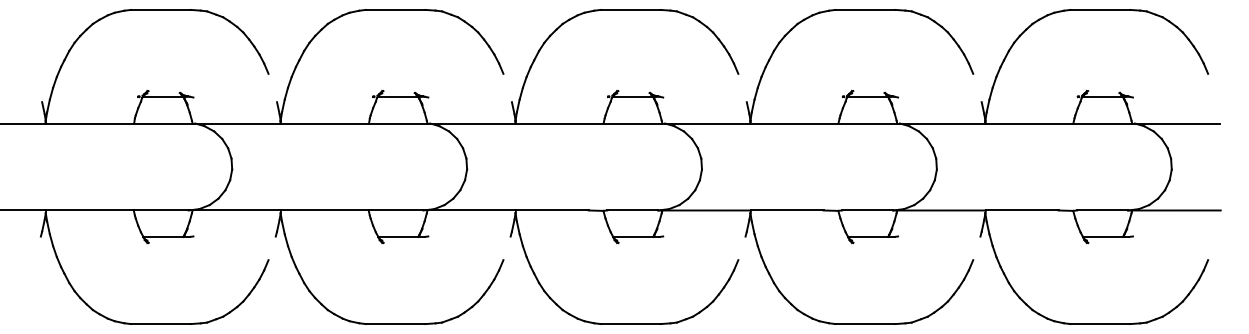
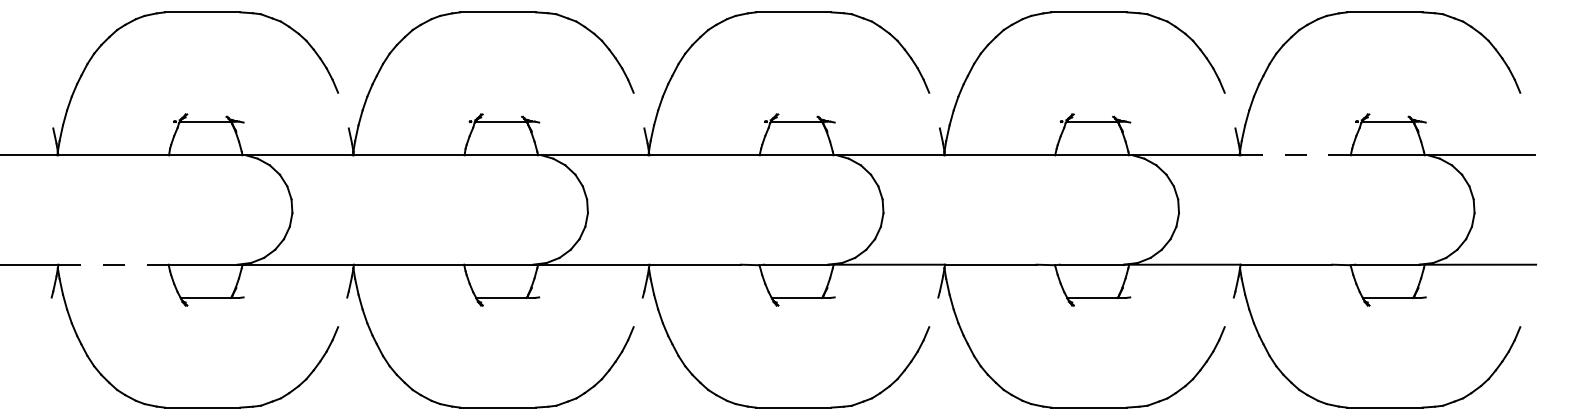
line: (1030, 123) -> (1296, 155), solid -> dashed
line: (89, 210) -> (113, 264), solid -> dashed

